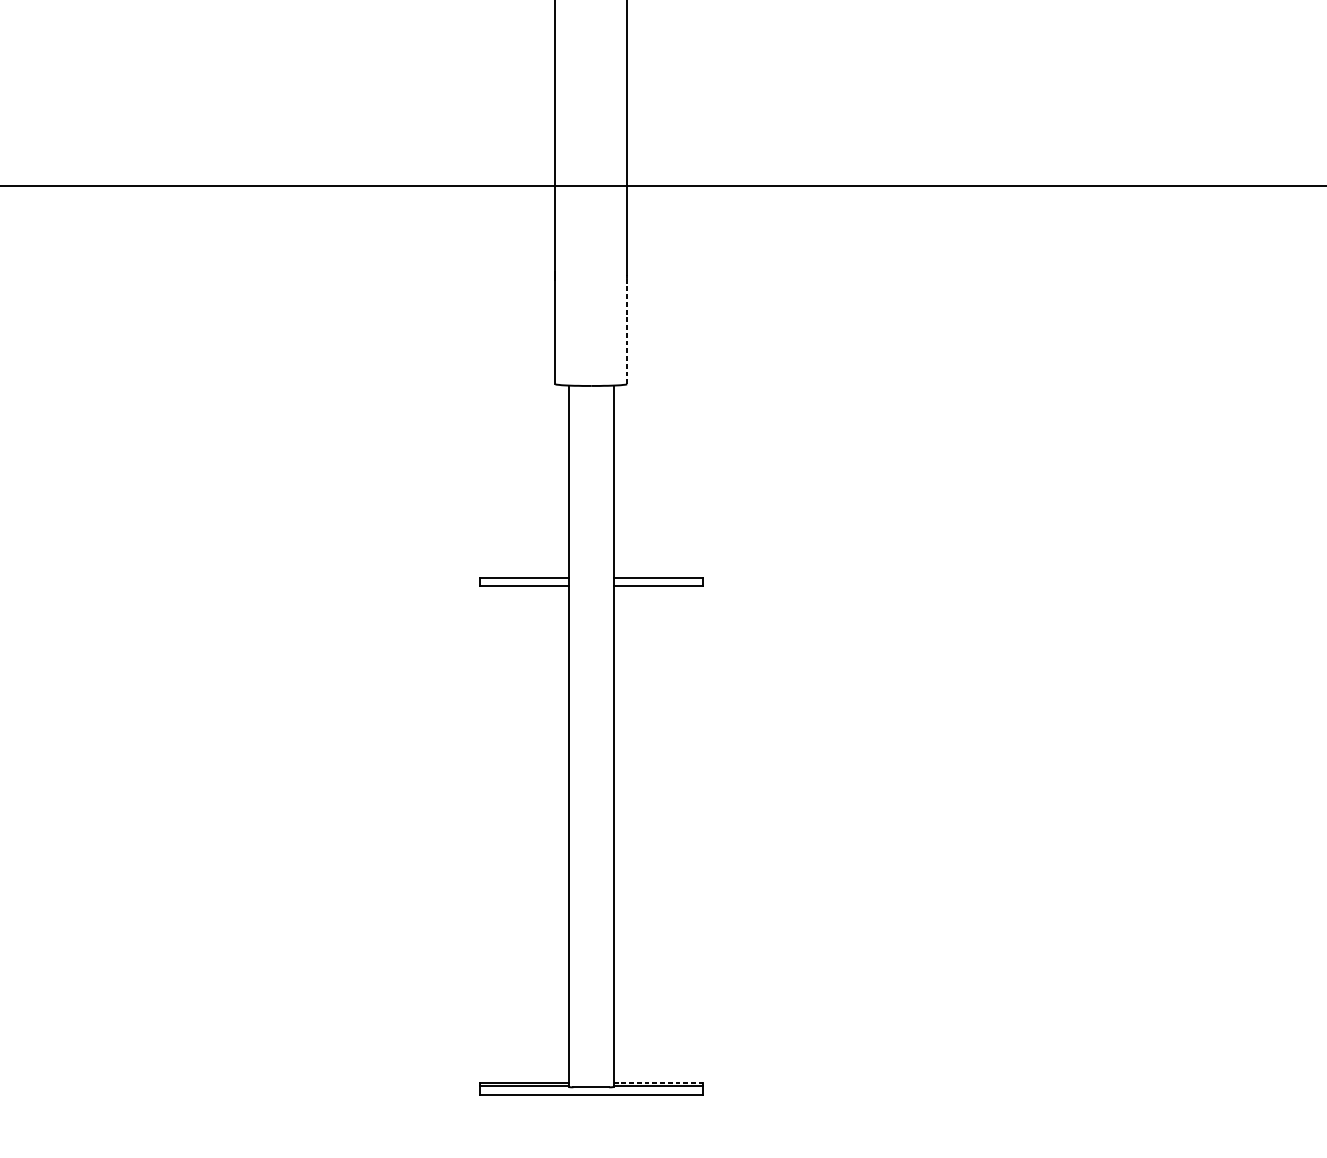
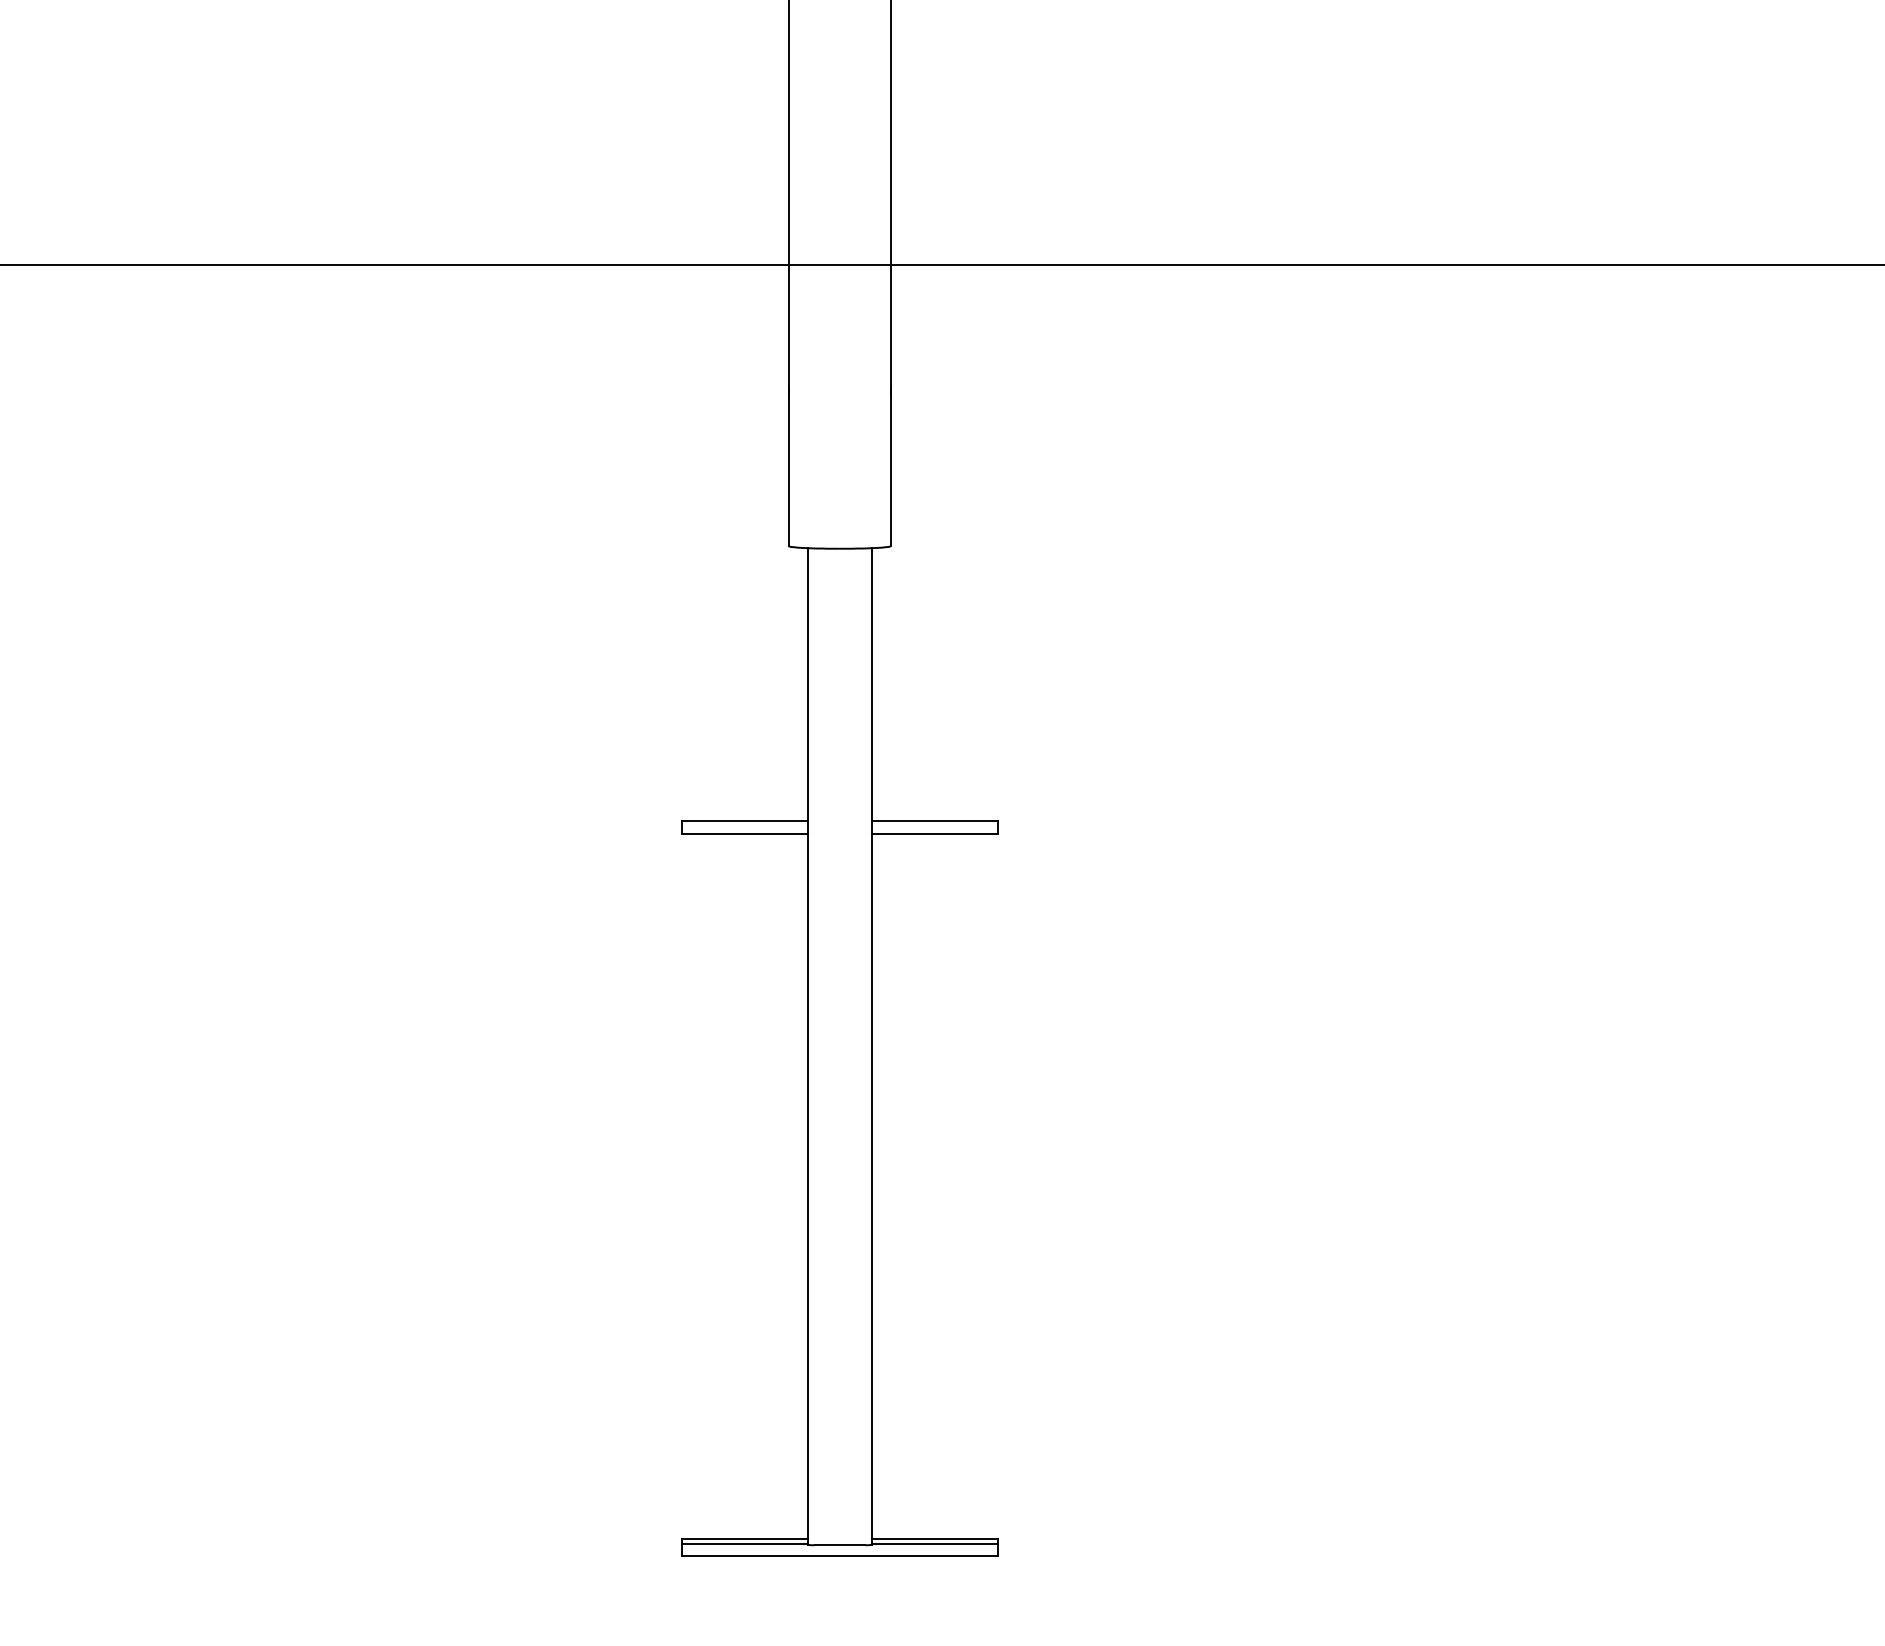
line: (626, 329) -> (890, 468), dashed -> solid
line: (658, 1083) -> (935, 1539), dashed -> solid

